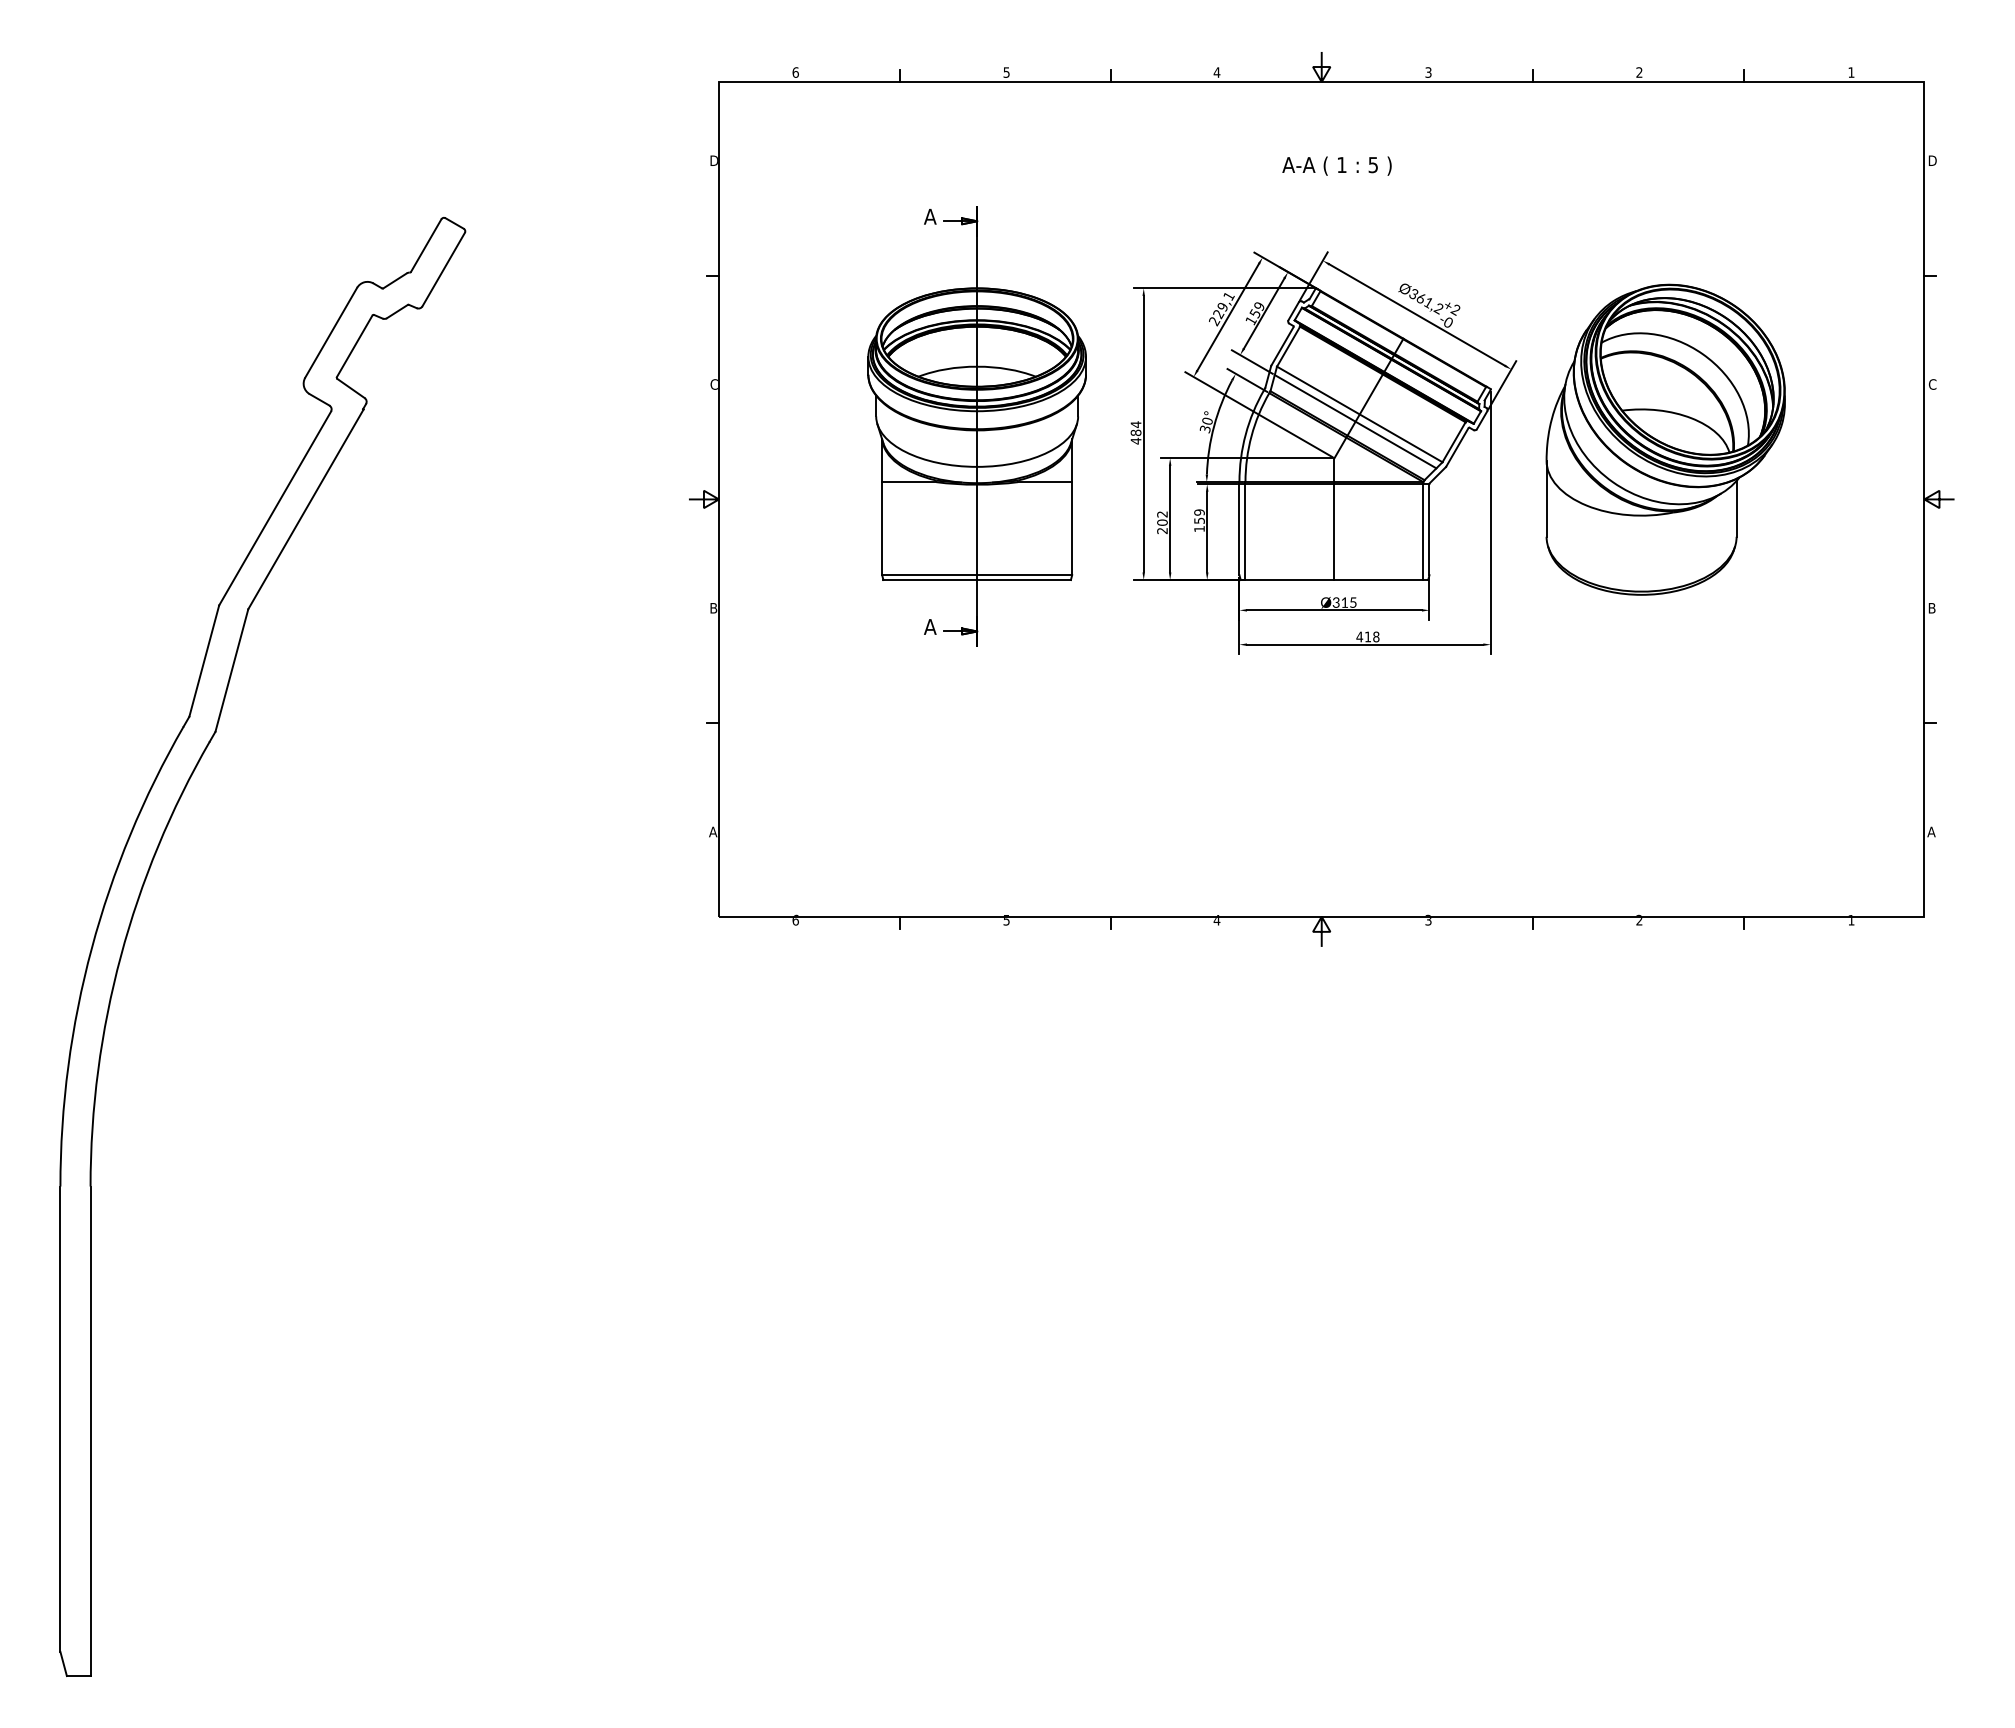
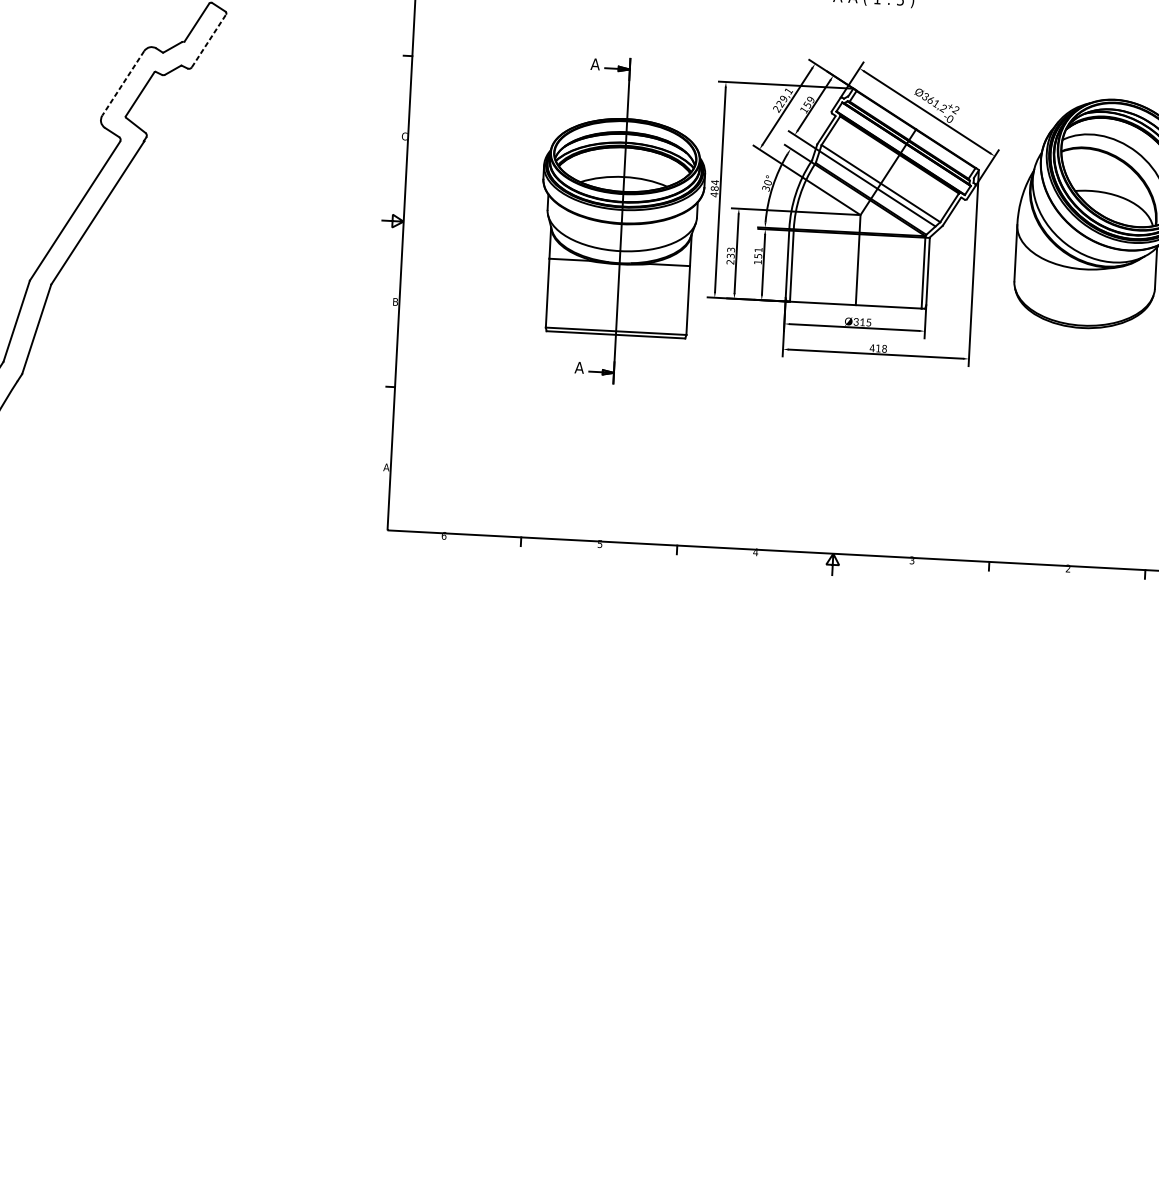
line: (443, 269) -> (208, 40), solid -> dashed
line: (331, 332) -> (123, 83), solid -> dashed
part: (976, 426) -> (621, 221), moved
text: (1199, 512) -> (758, 249), 159 -> 151
text: (1162, 518) -> (730, 252), 202 -> 233

